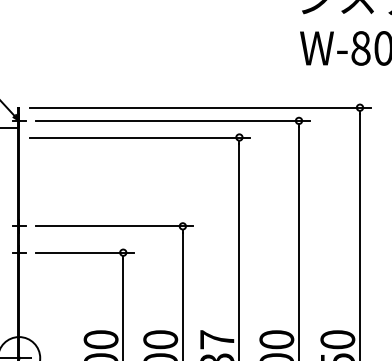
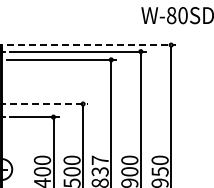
line: (199, 108) -> (91, 45), solid -> dashed
line: (115, 227) -> (49, 104), solid -> dashed

